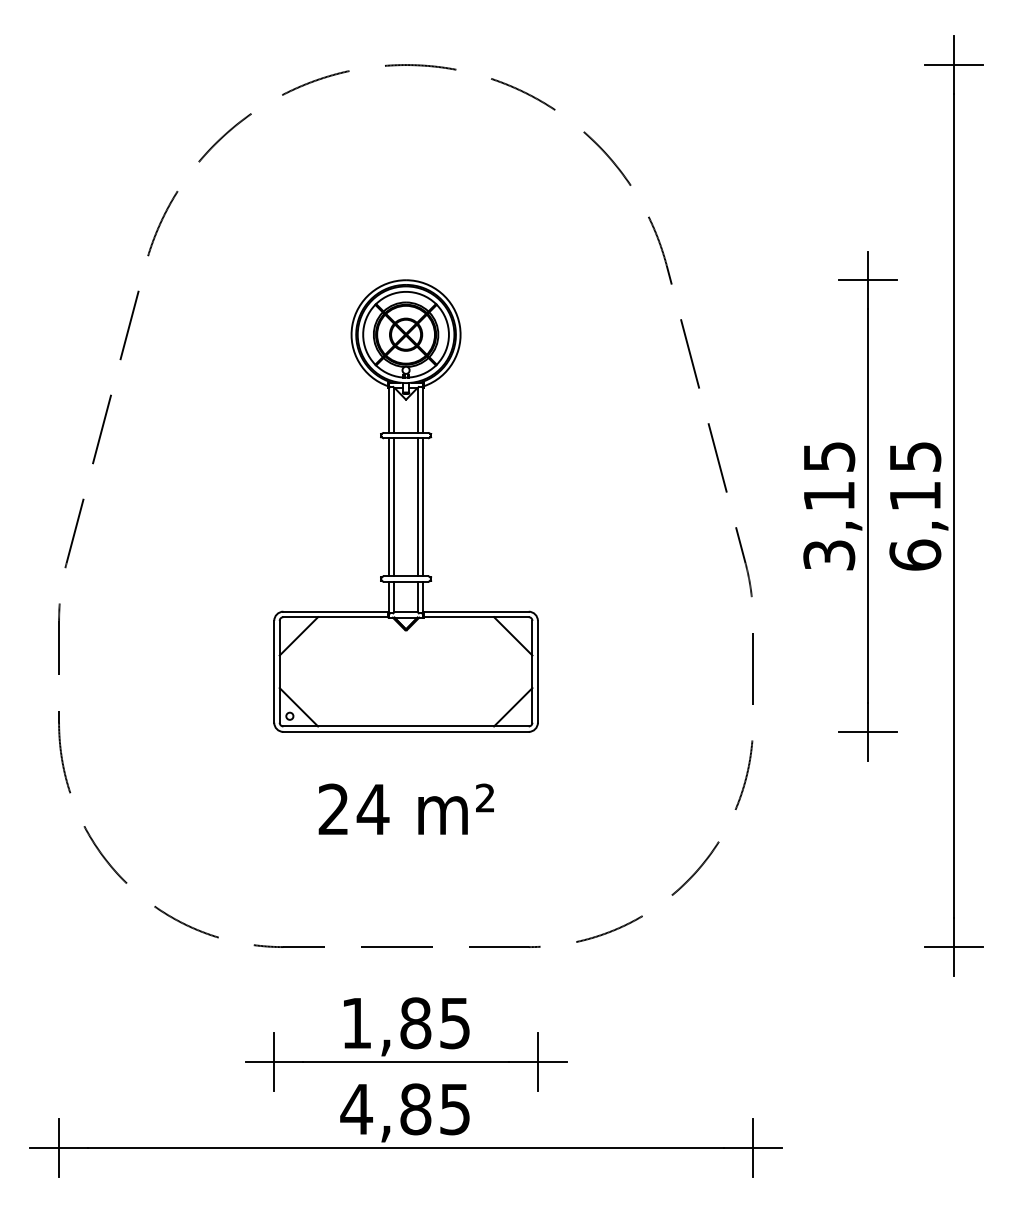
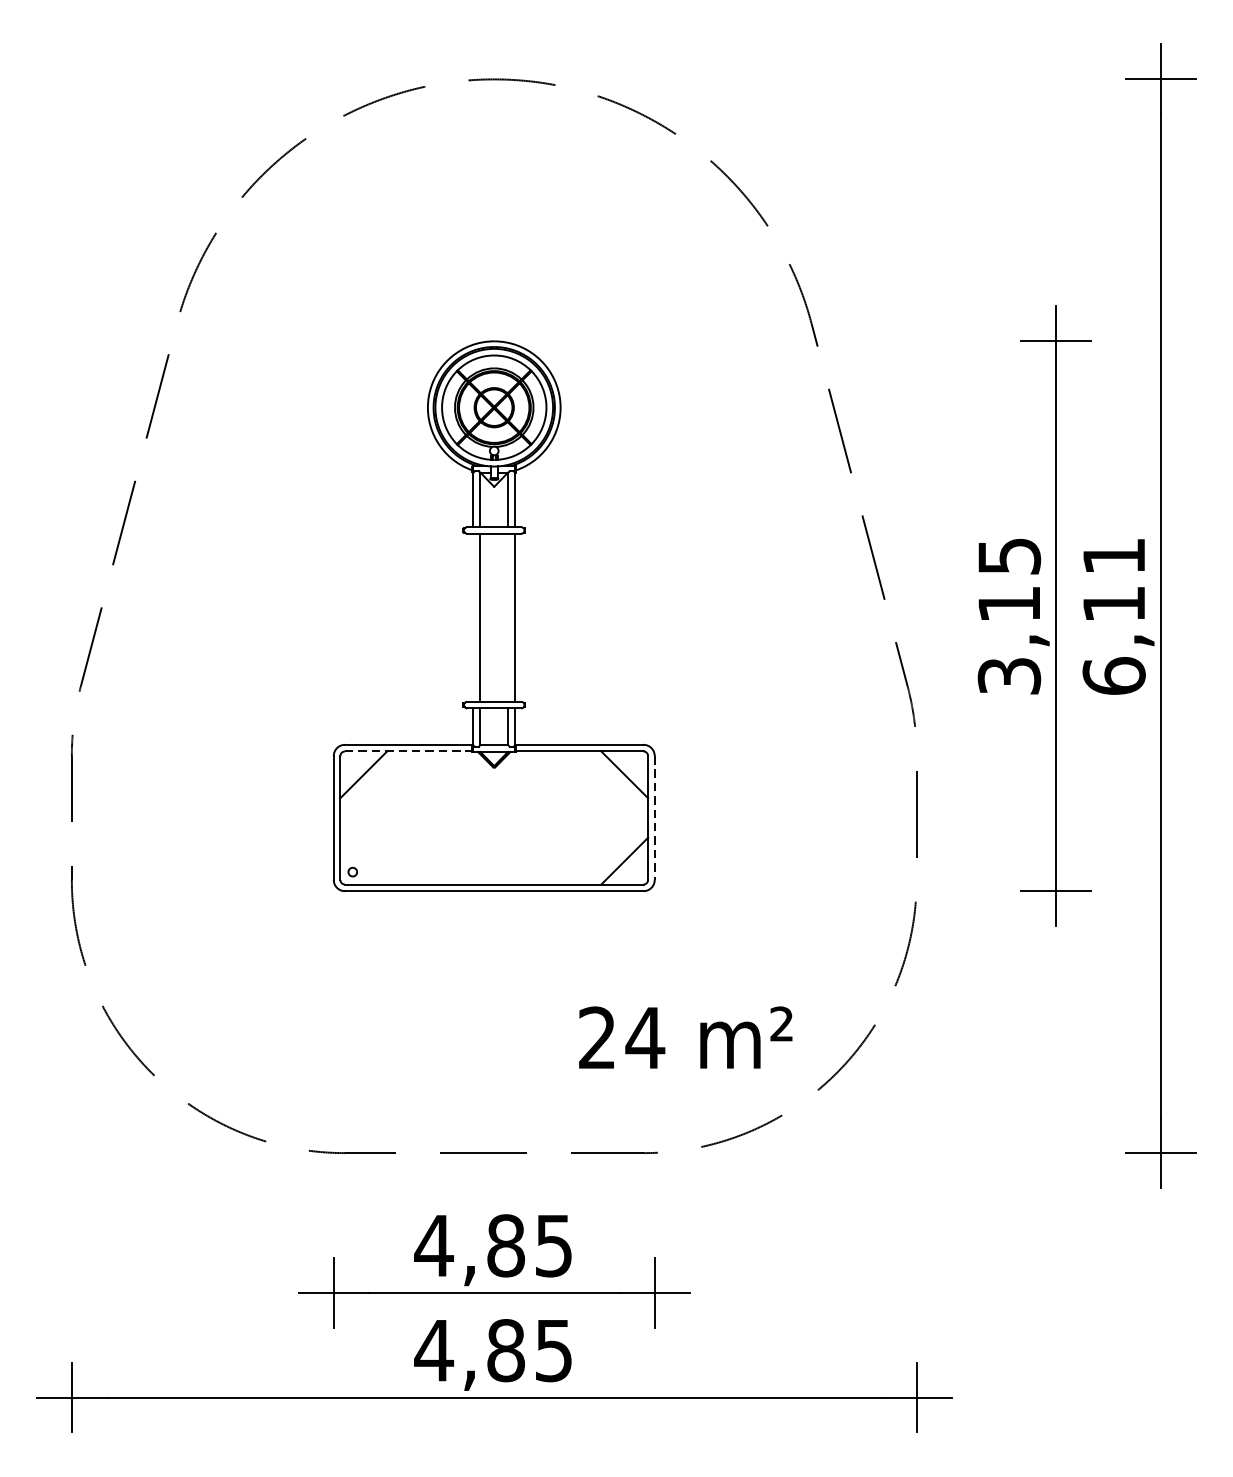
text: (915, 456) -> (1114, 555), 6,15 -> 6,11
line: (389, 507) -> (474, 617), removed
line: (417, 507) -> (508, 617), removed
line: (336, 617) -> (409, 751), solid -> dashed
line: (537, 671) -> (654, 817), solid -> dashed
line: (298, 707) -> (363, 861), removed
text: (405, 808) -> (684, 1036), moved
text: (356, 1023) -> (433, 1246), 1,85 -> 4,85

